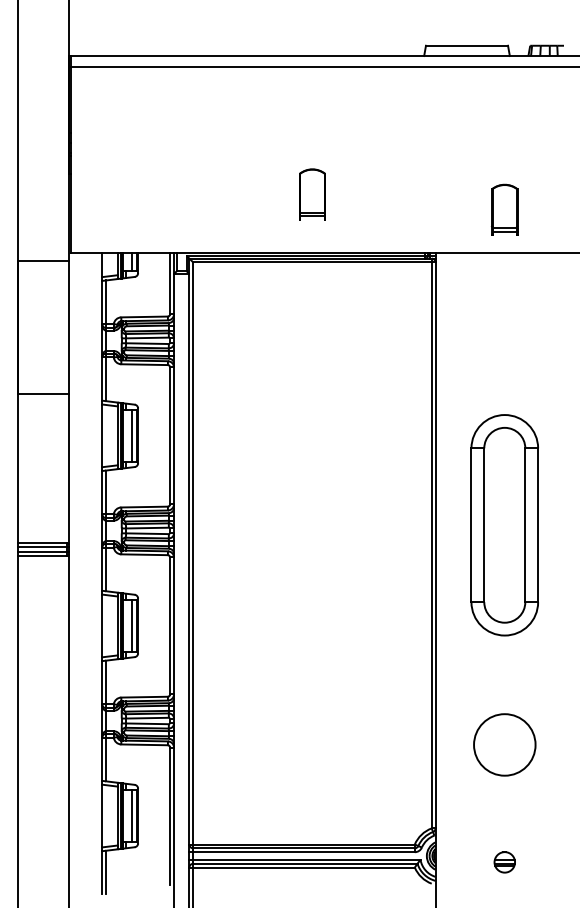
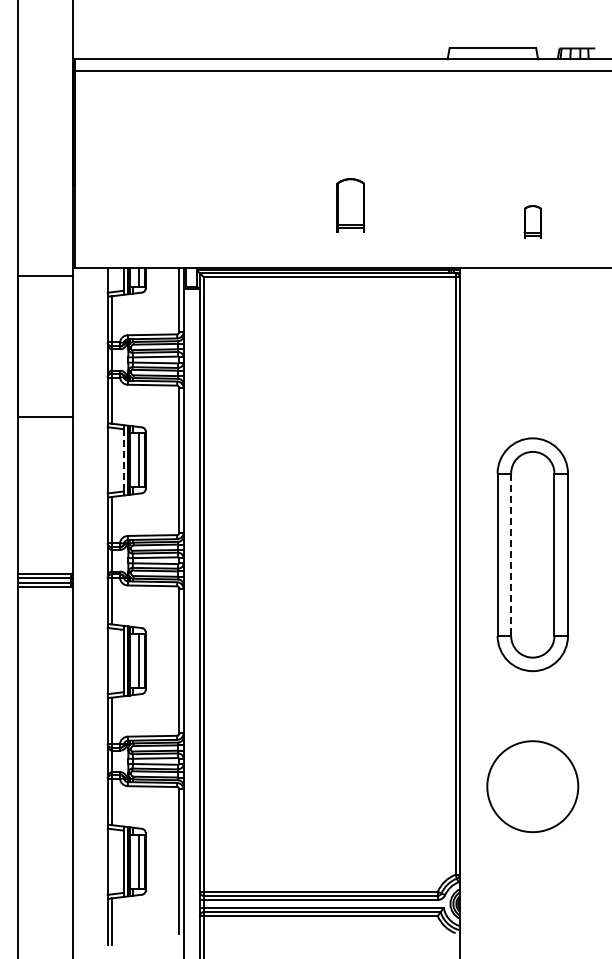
part: (312, 194) -> (350, 205), moved
part: (504, 209) -> (532, 221), size x0.6
line: (117, 435) -> (123, 459), solid -> dashed
line: (484, 525) -> (511, 555), solid -> dashed
circle: (504, 744) -> (532, 786), size x1.4
part: (504, 862) -> (532, 910), removed

